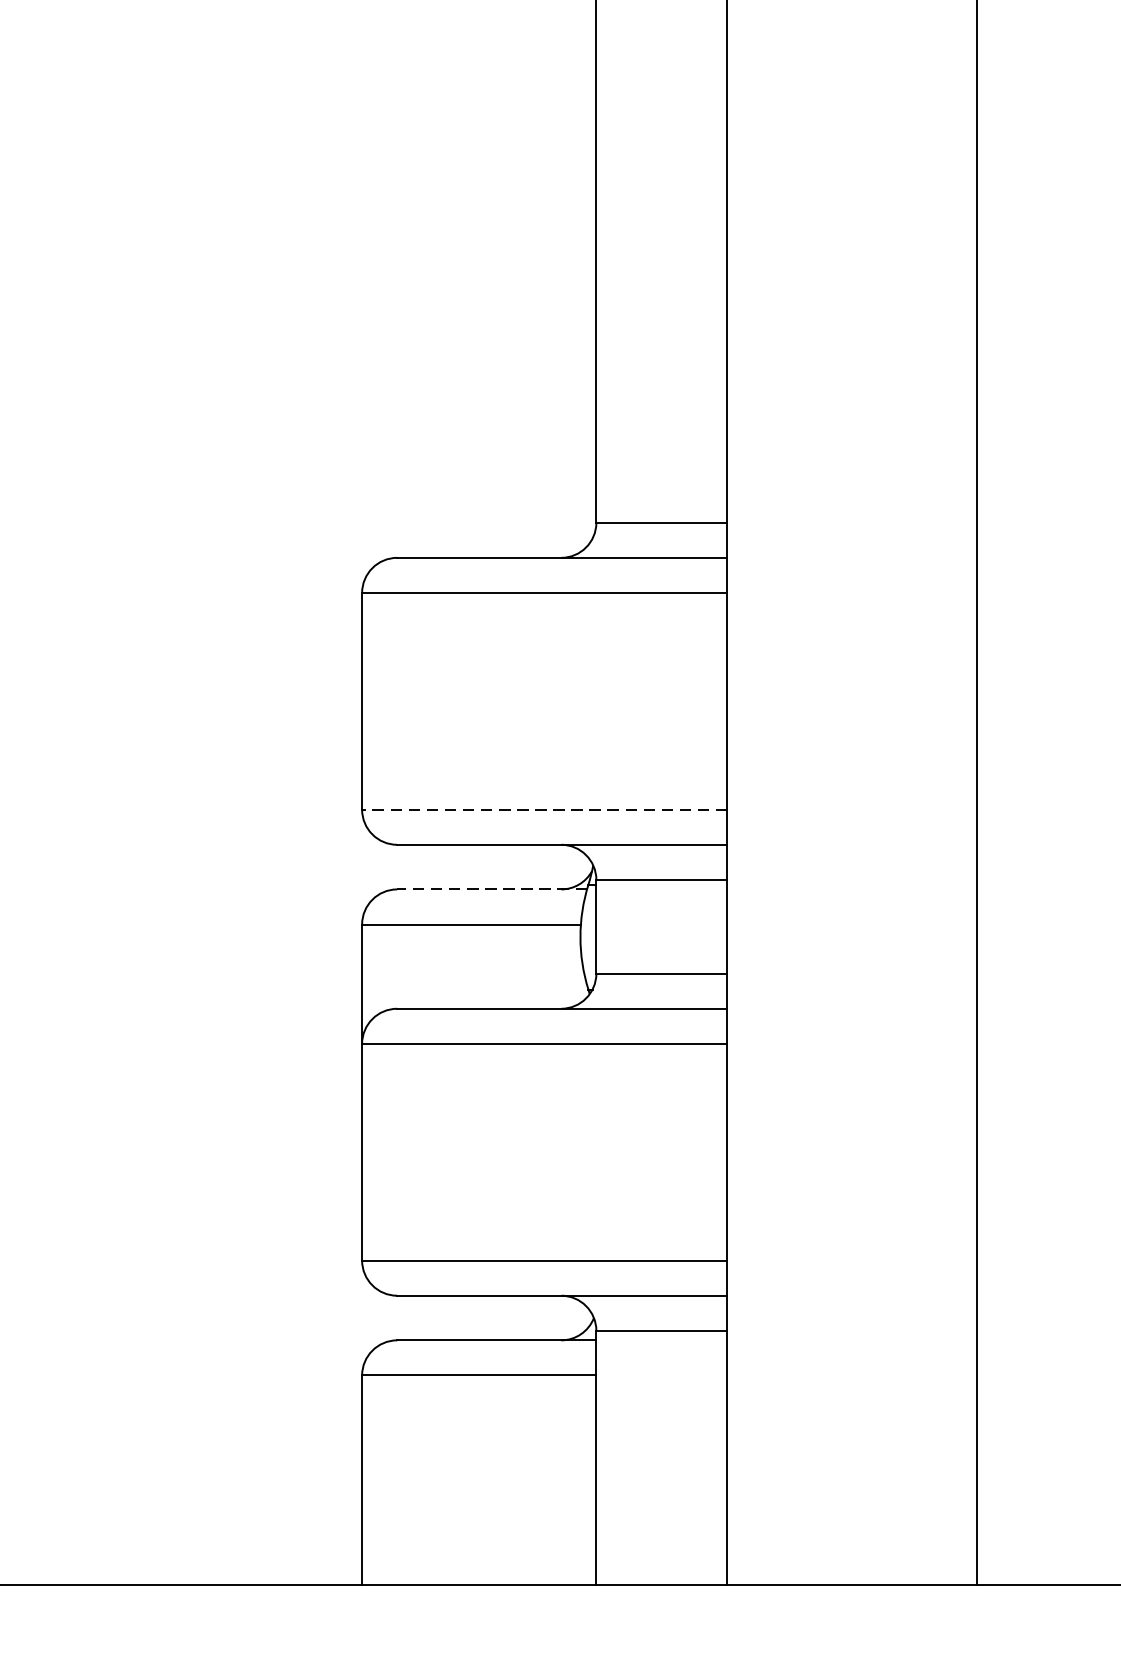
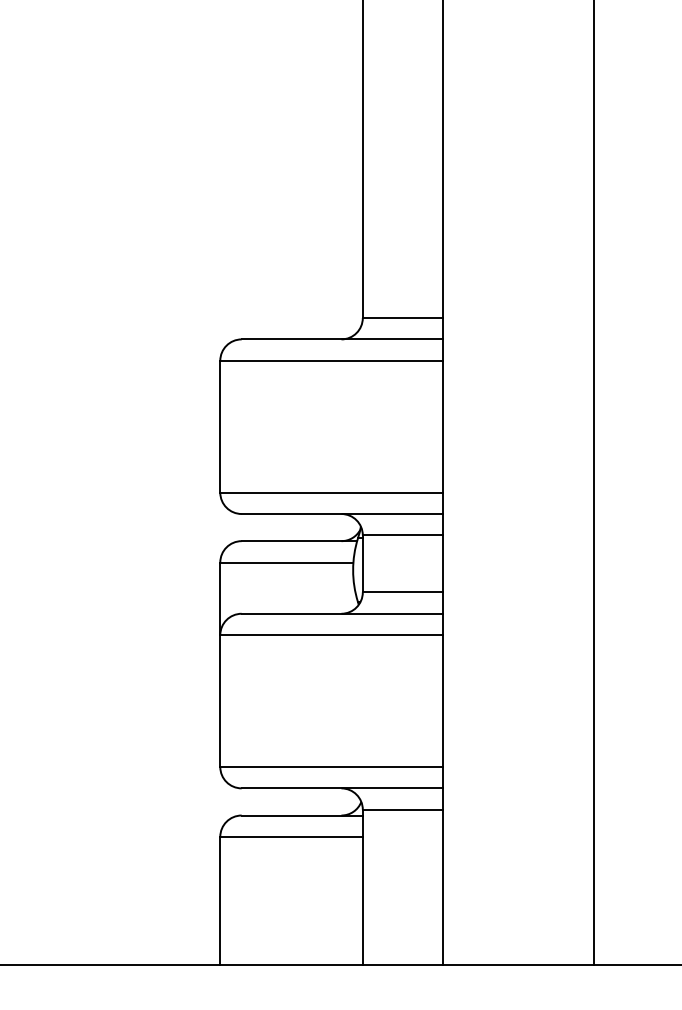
line: (543, 809) -> (330, 492), dashed -> solid
line: (492, 889) -> (299, 541), dashed -> solid

